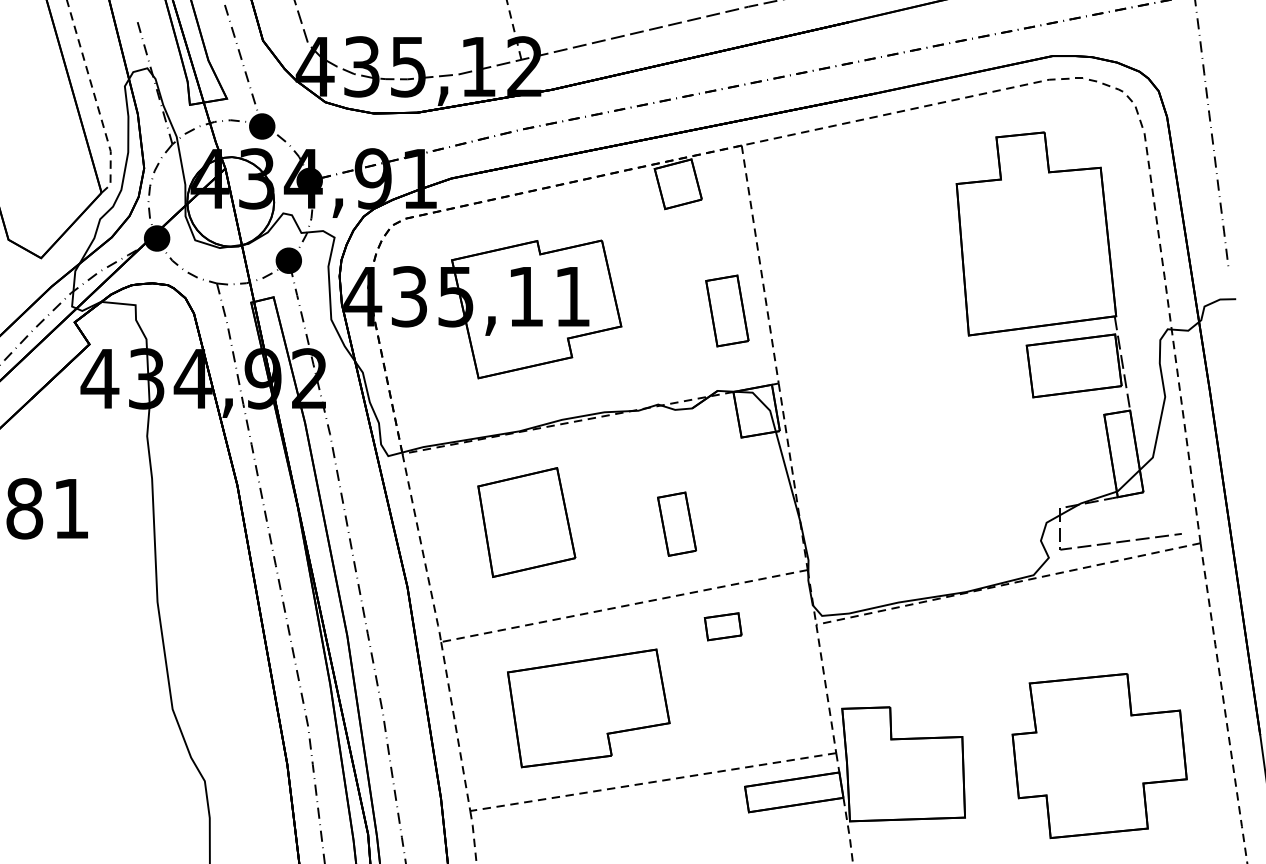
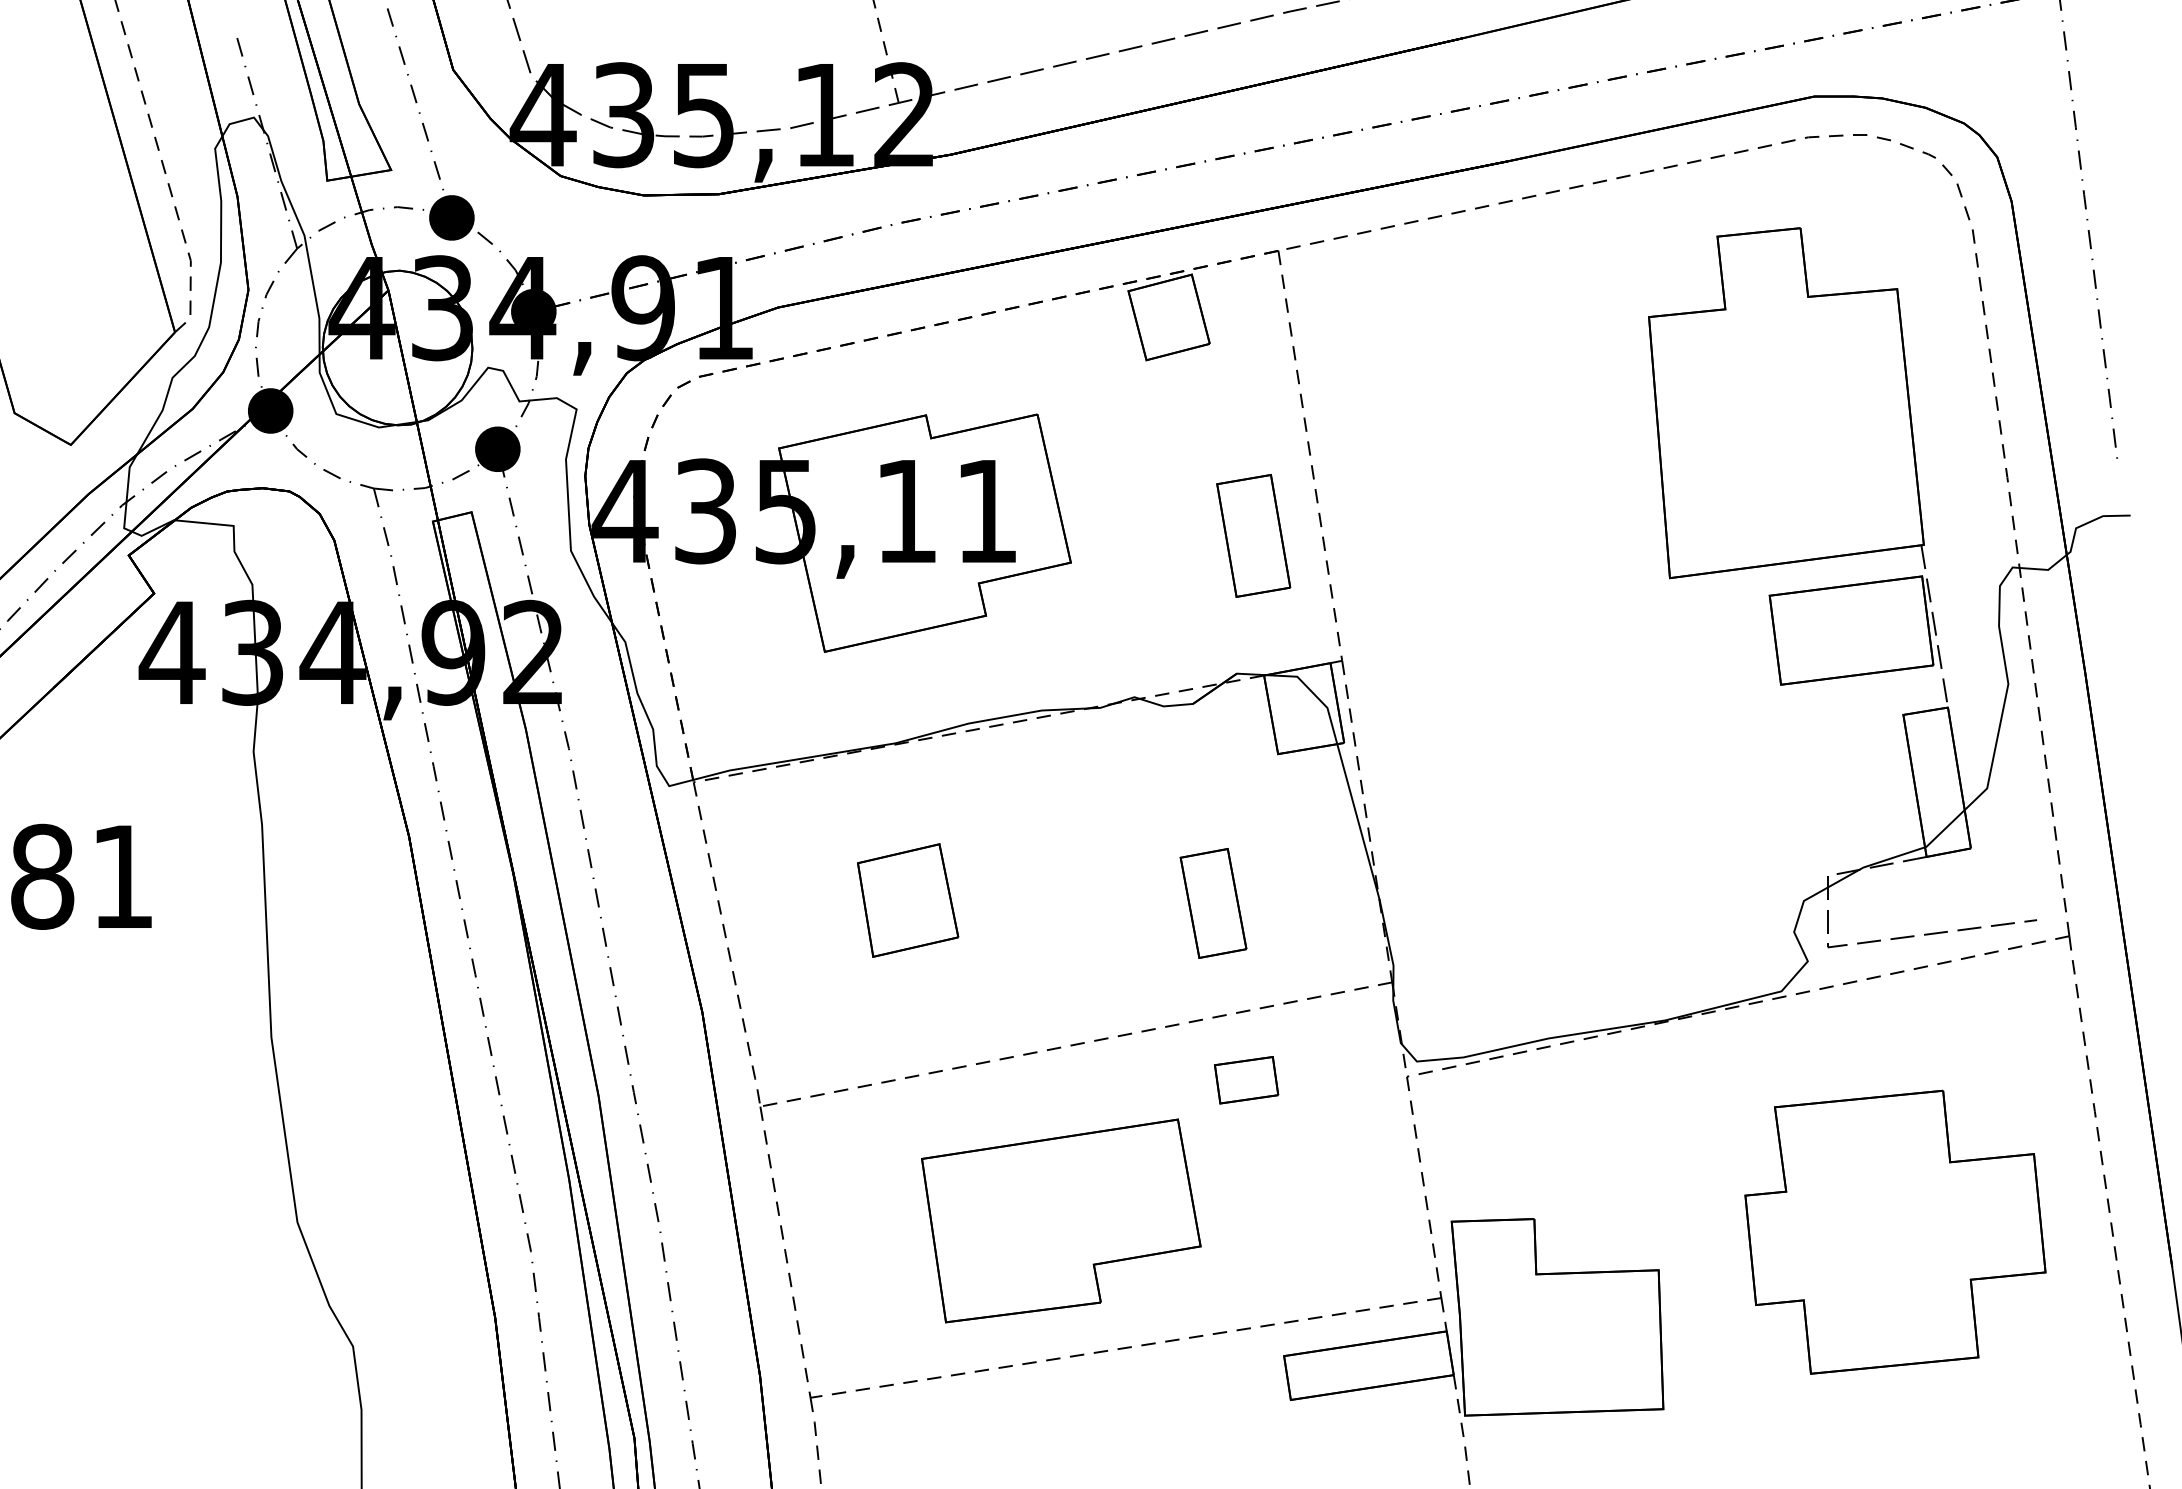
part: (526, 522) -> (907, 900), size x0.6
part: (676, 523) -> (1212, 902), moved
part: (588, 708) -> (1060, 1221), moved
part: (1099, 755) -> (1895, 1231), moved

